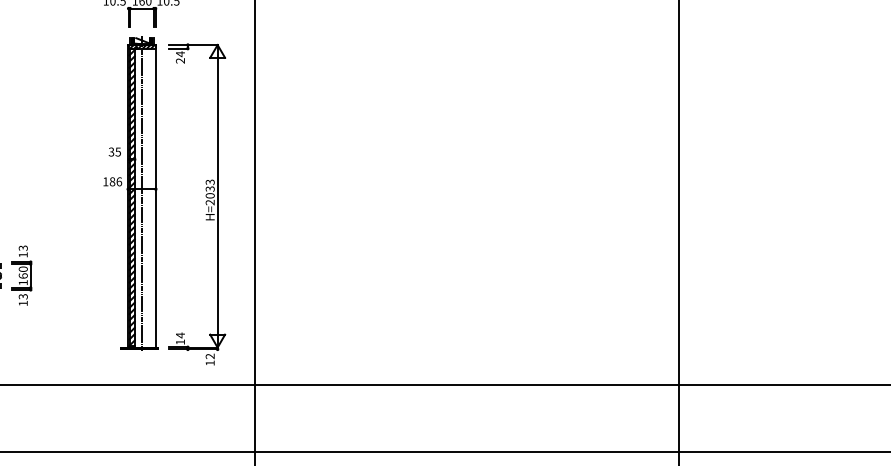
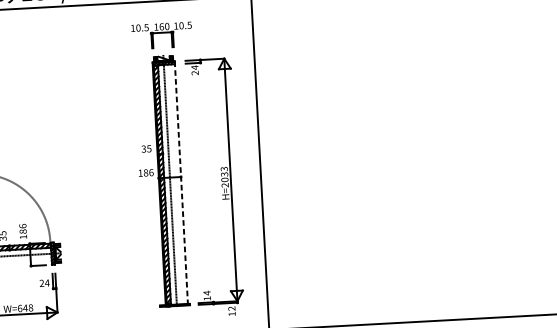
line: (155, 197) -> (181, 183), solid -> dashed
part: (21, 275) -> (77, 251), removed

